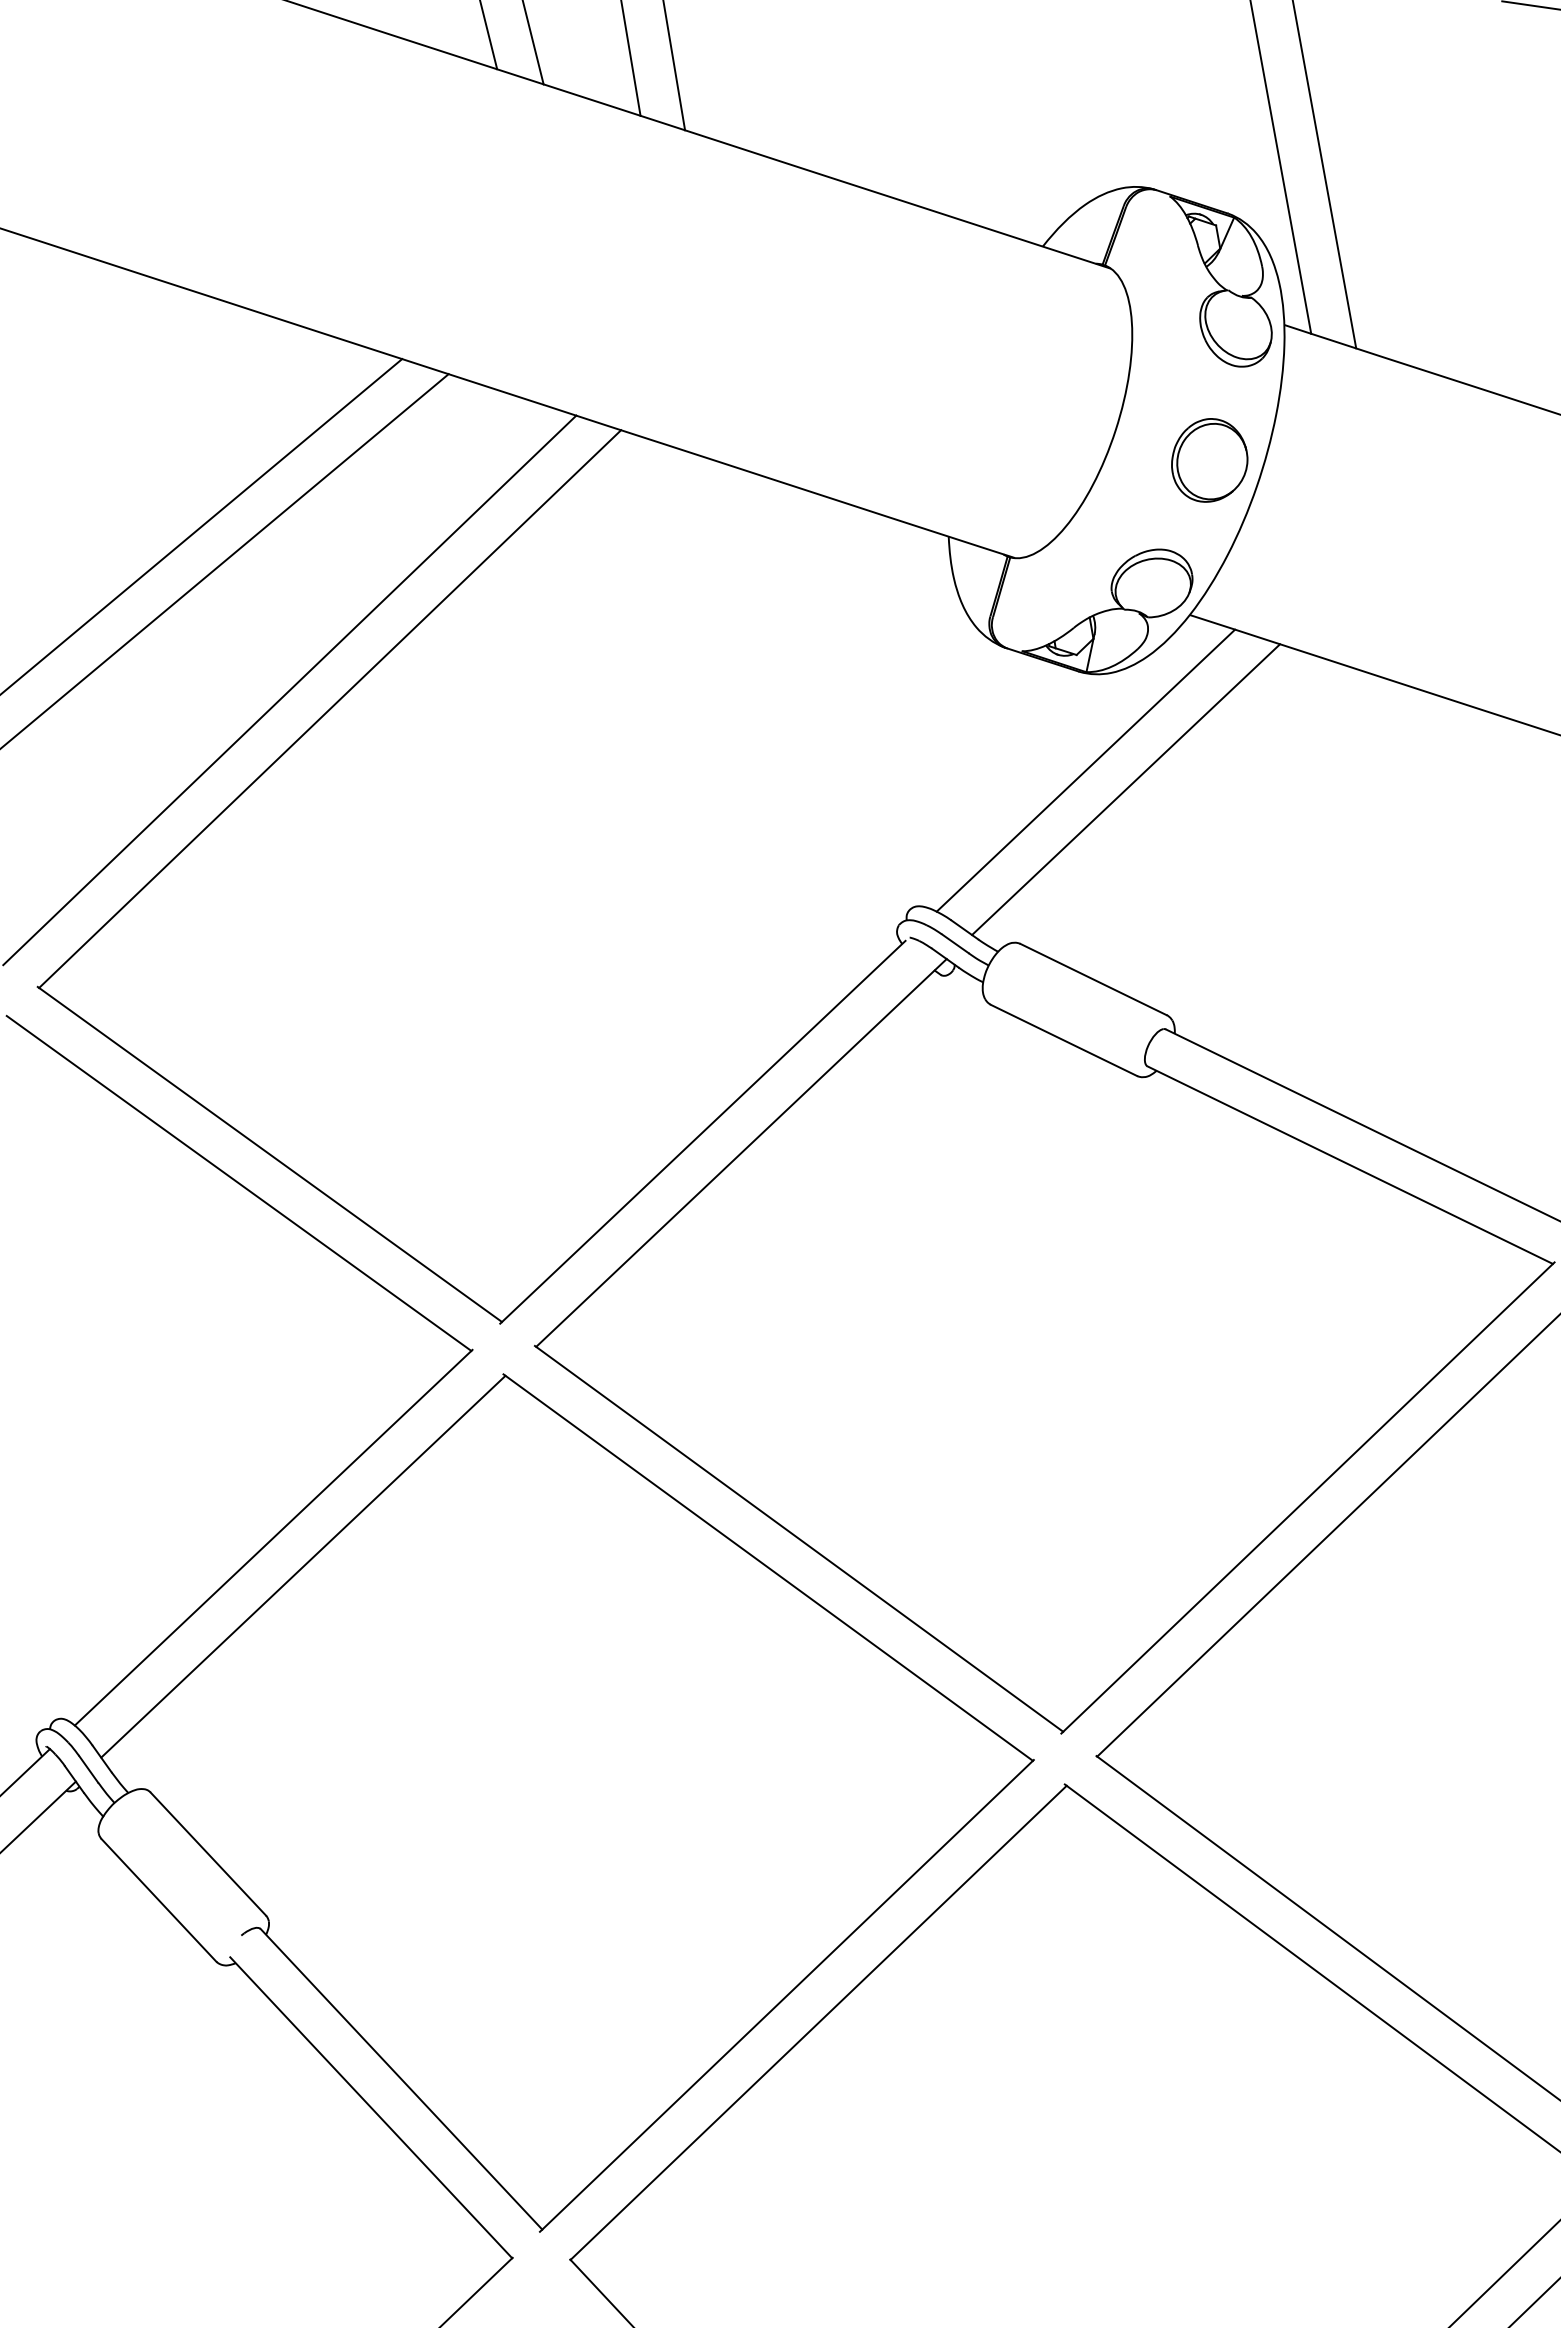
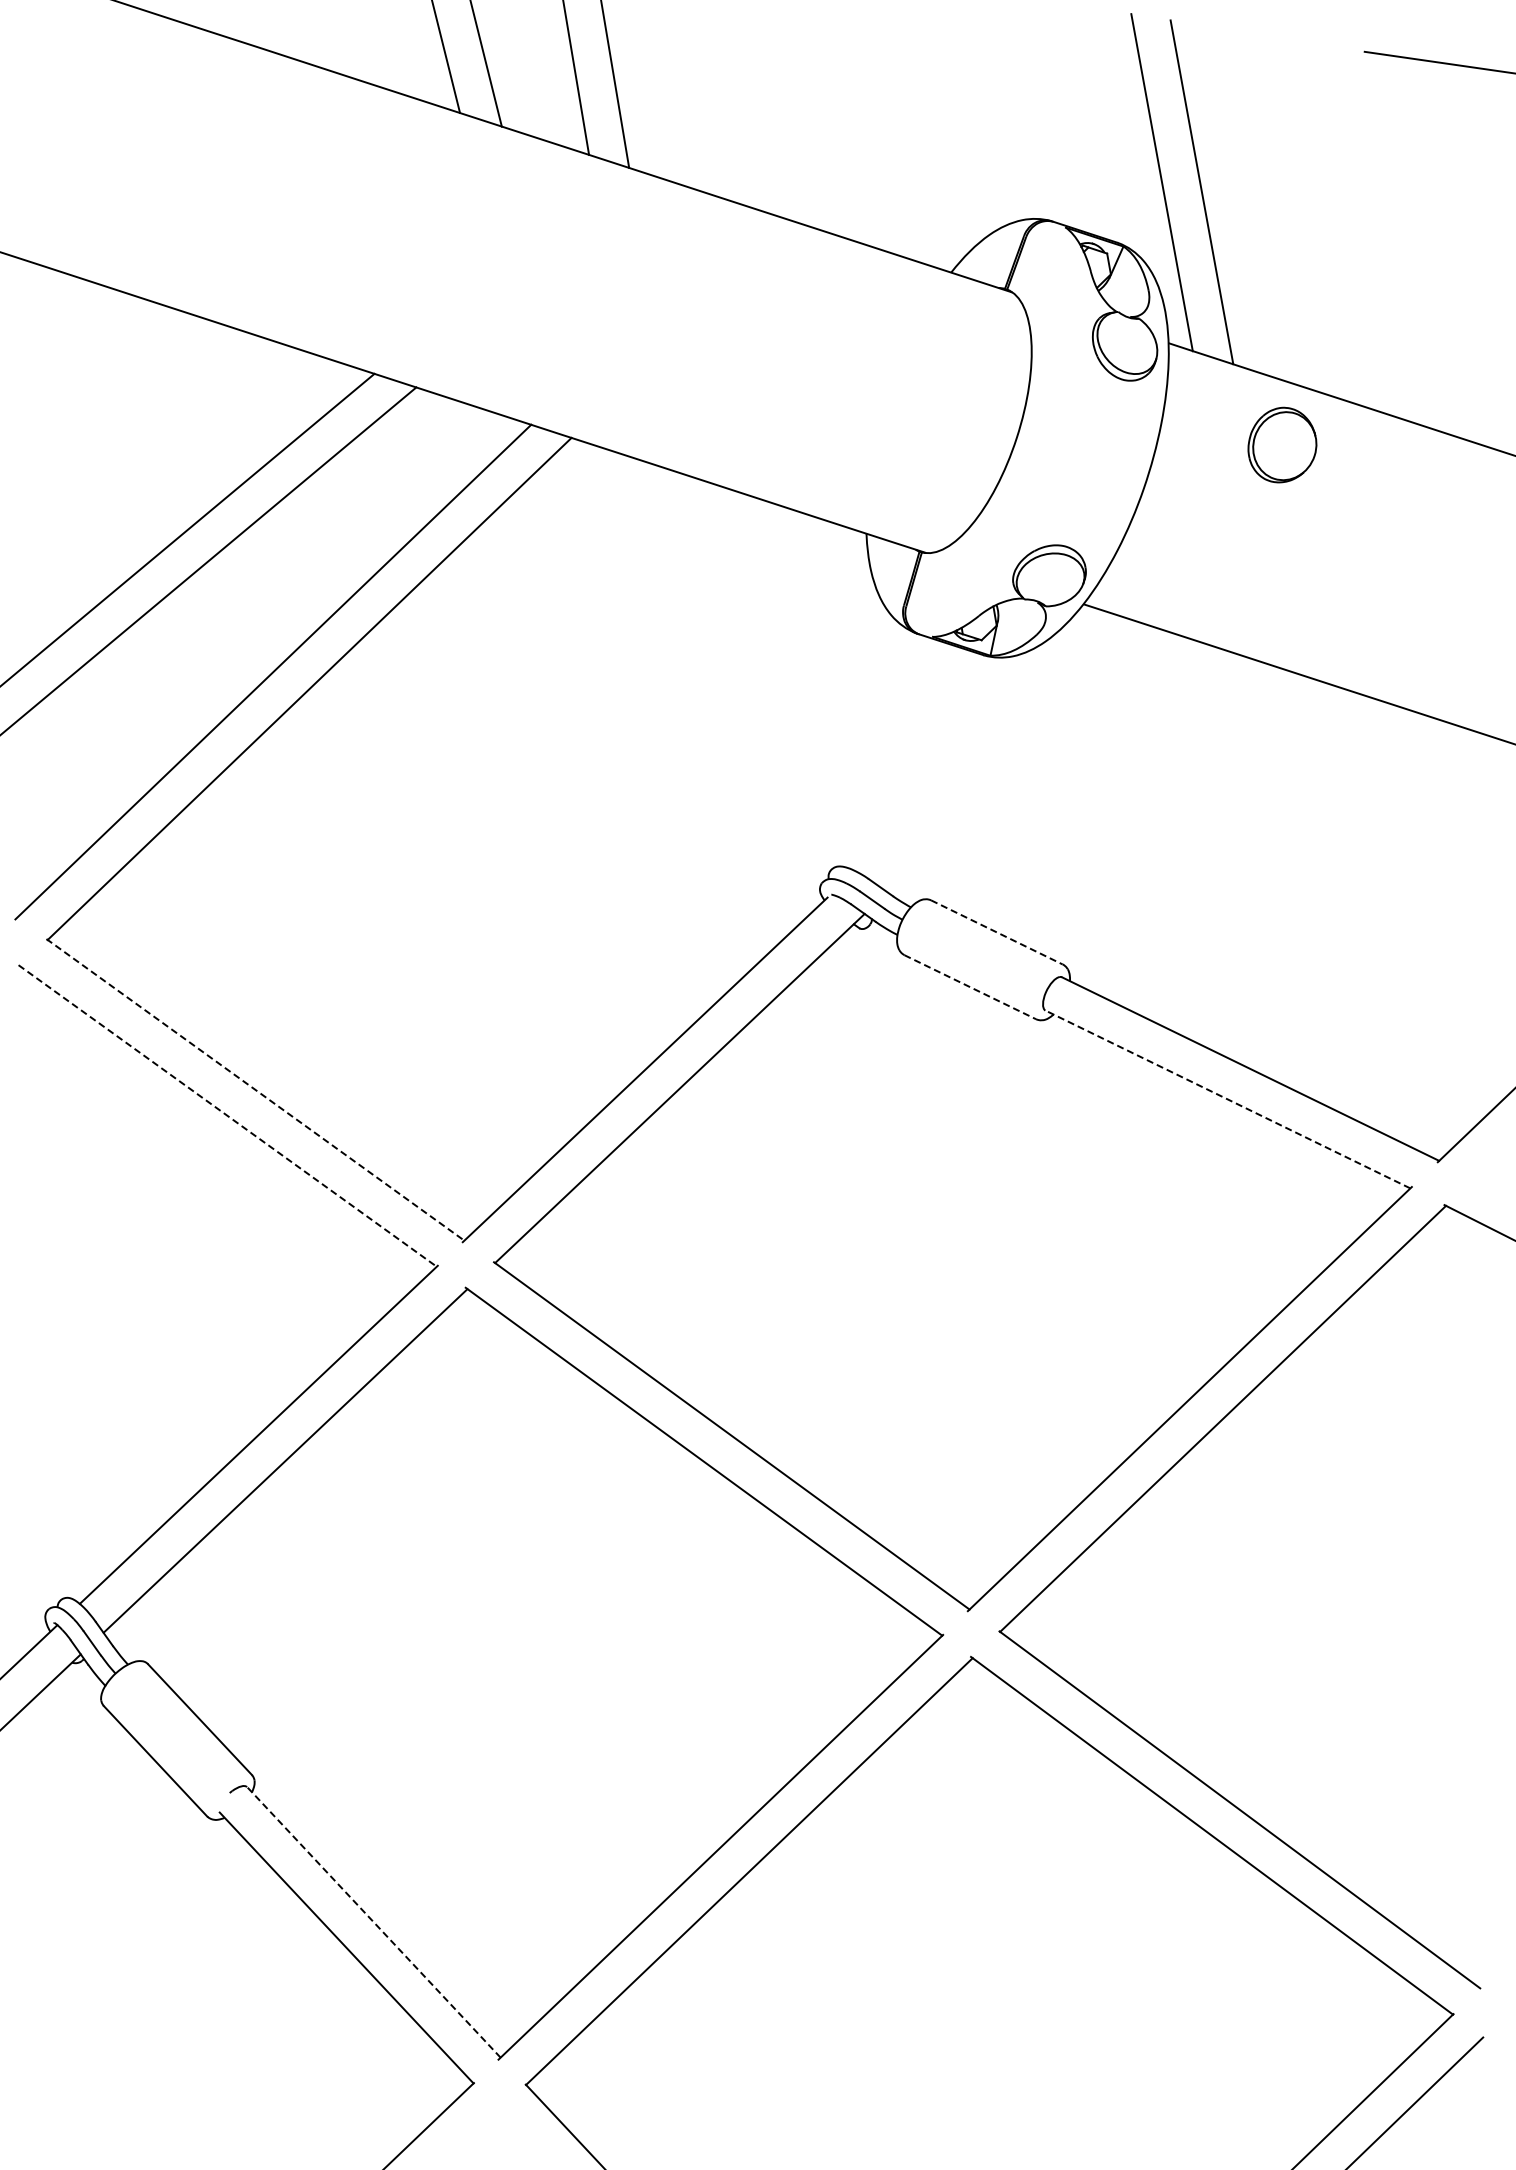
part: (1209, 459) -> (1282, 444), moved
line: (1085, 770) -> (989, 744), removed
line: (1125, 789) -> (1025, 761), removed
line: (1094, 979) -> (997, 932), solid -> dashed
line: (1064, 1040) -> (970, 987), solid -> dashed
line: (269, 1154) -> (255, 1089), solid -> dashed
line: (1350, 1165) -> (1228, 1099), solid -> dashed
line: (238, 1182) -> (227, 1115), solid -> dashed
line: (401, 2078) -> (373, 1921), solid -> dashed

